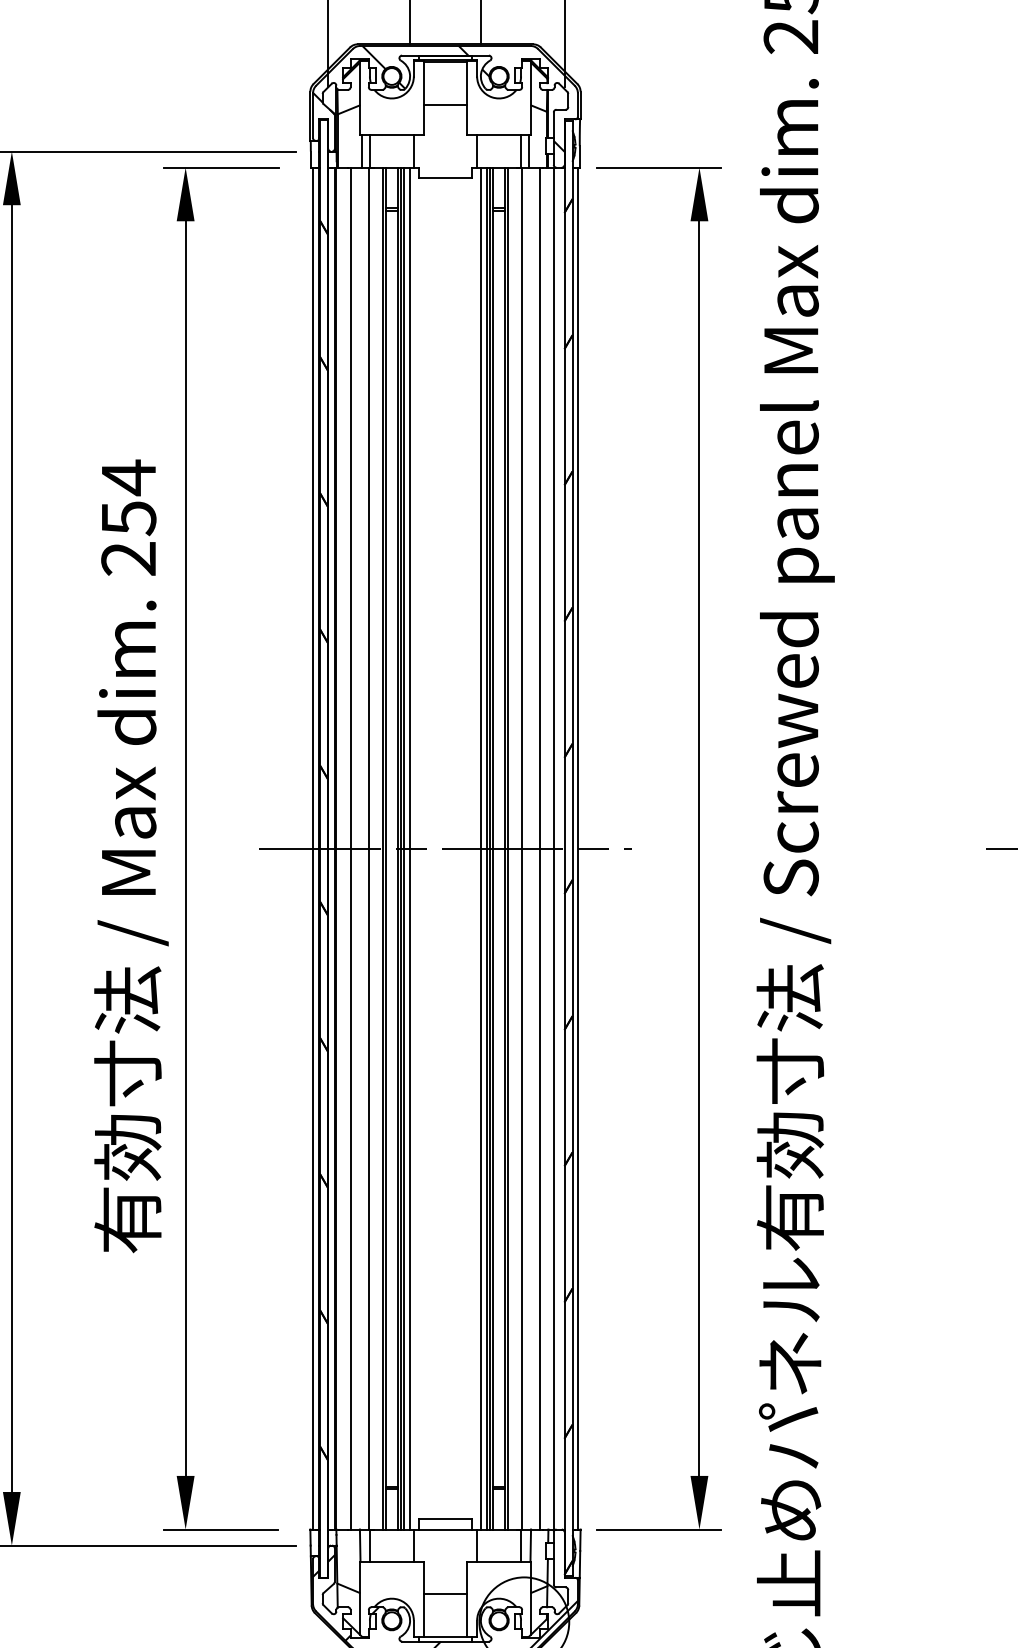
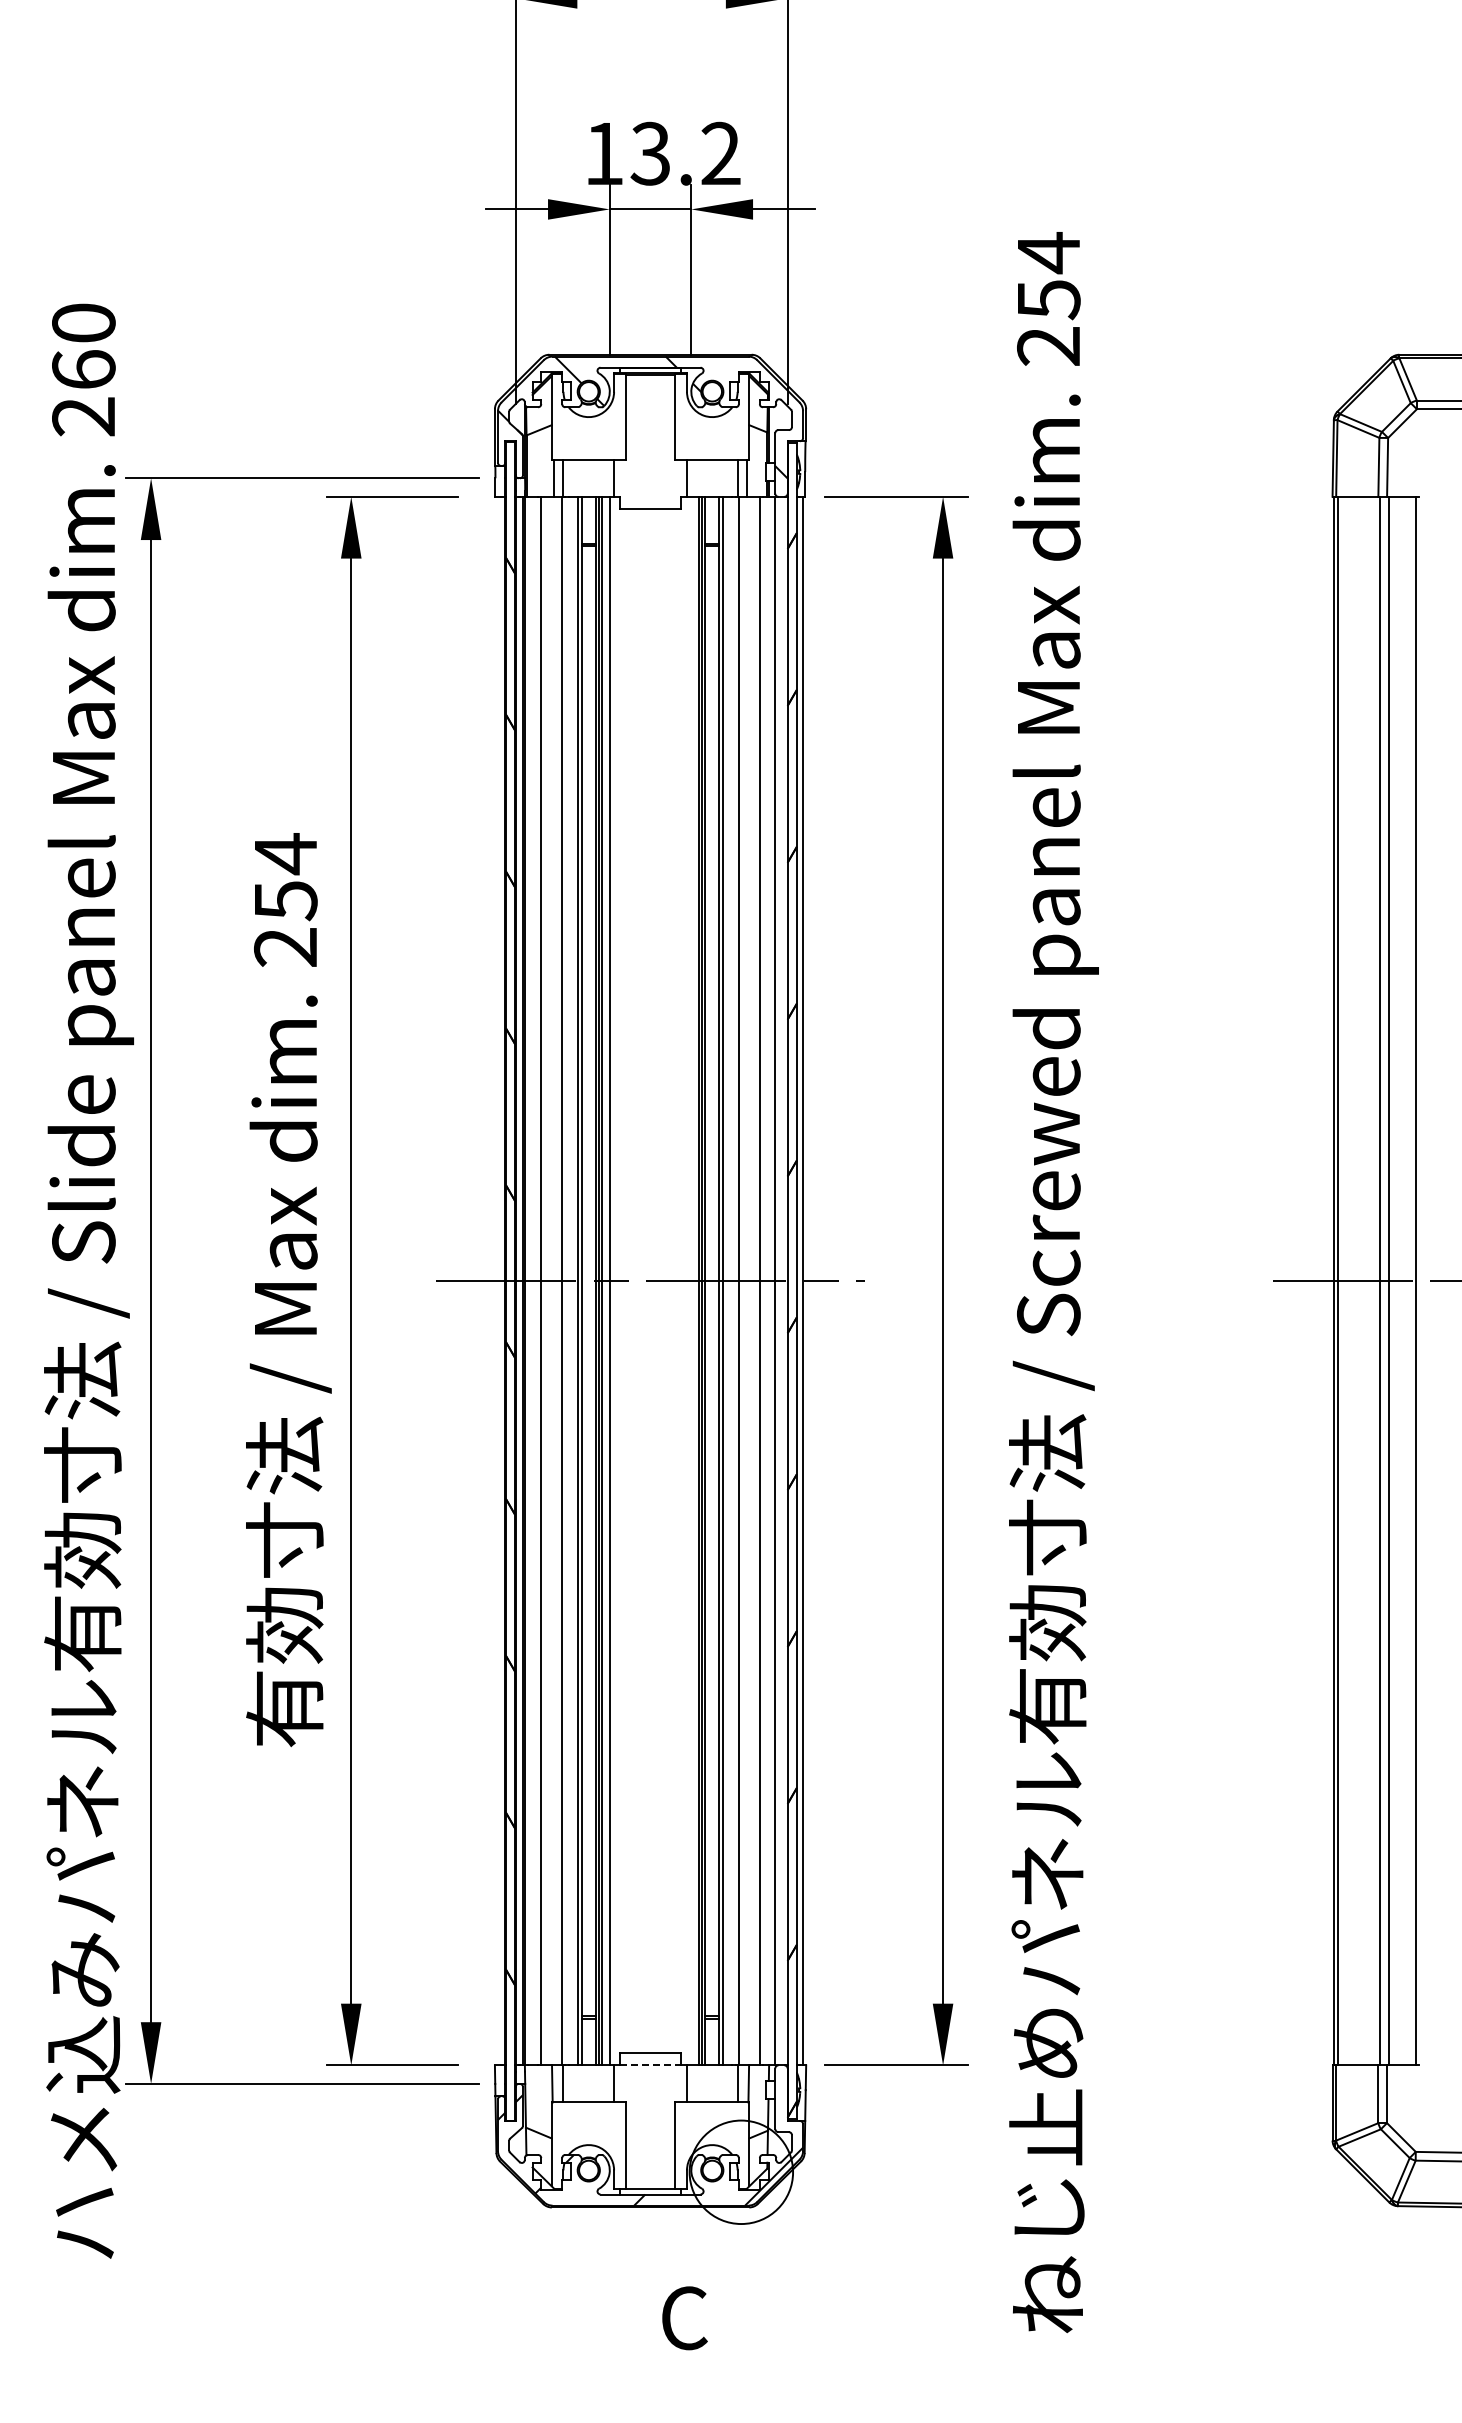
line: (445, 104) -> (650, 424), removed
line: (313, 848) -> (498, 1280), removed
line: (481, 848) -> (691, 1280), removed
line: (445, 1529) -> (650, 2065), solid -> dashed
line: (445, 1593) -> (650, 2139), removed

